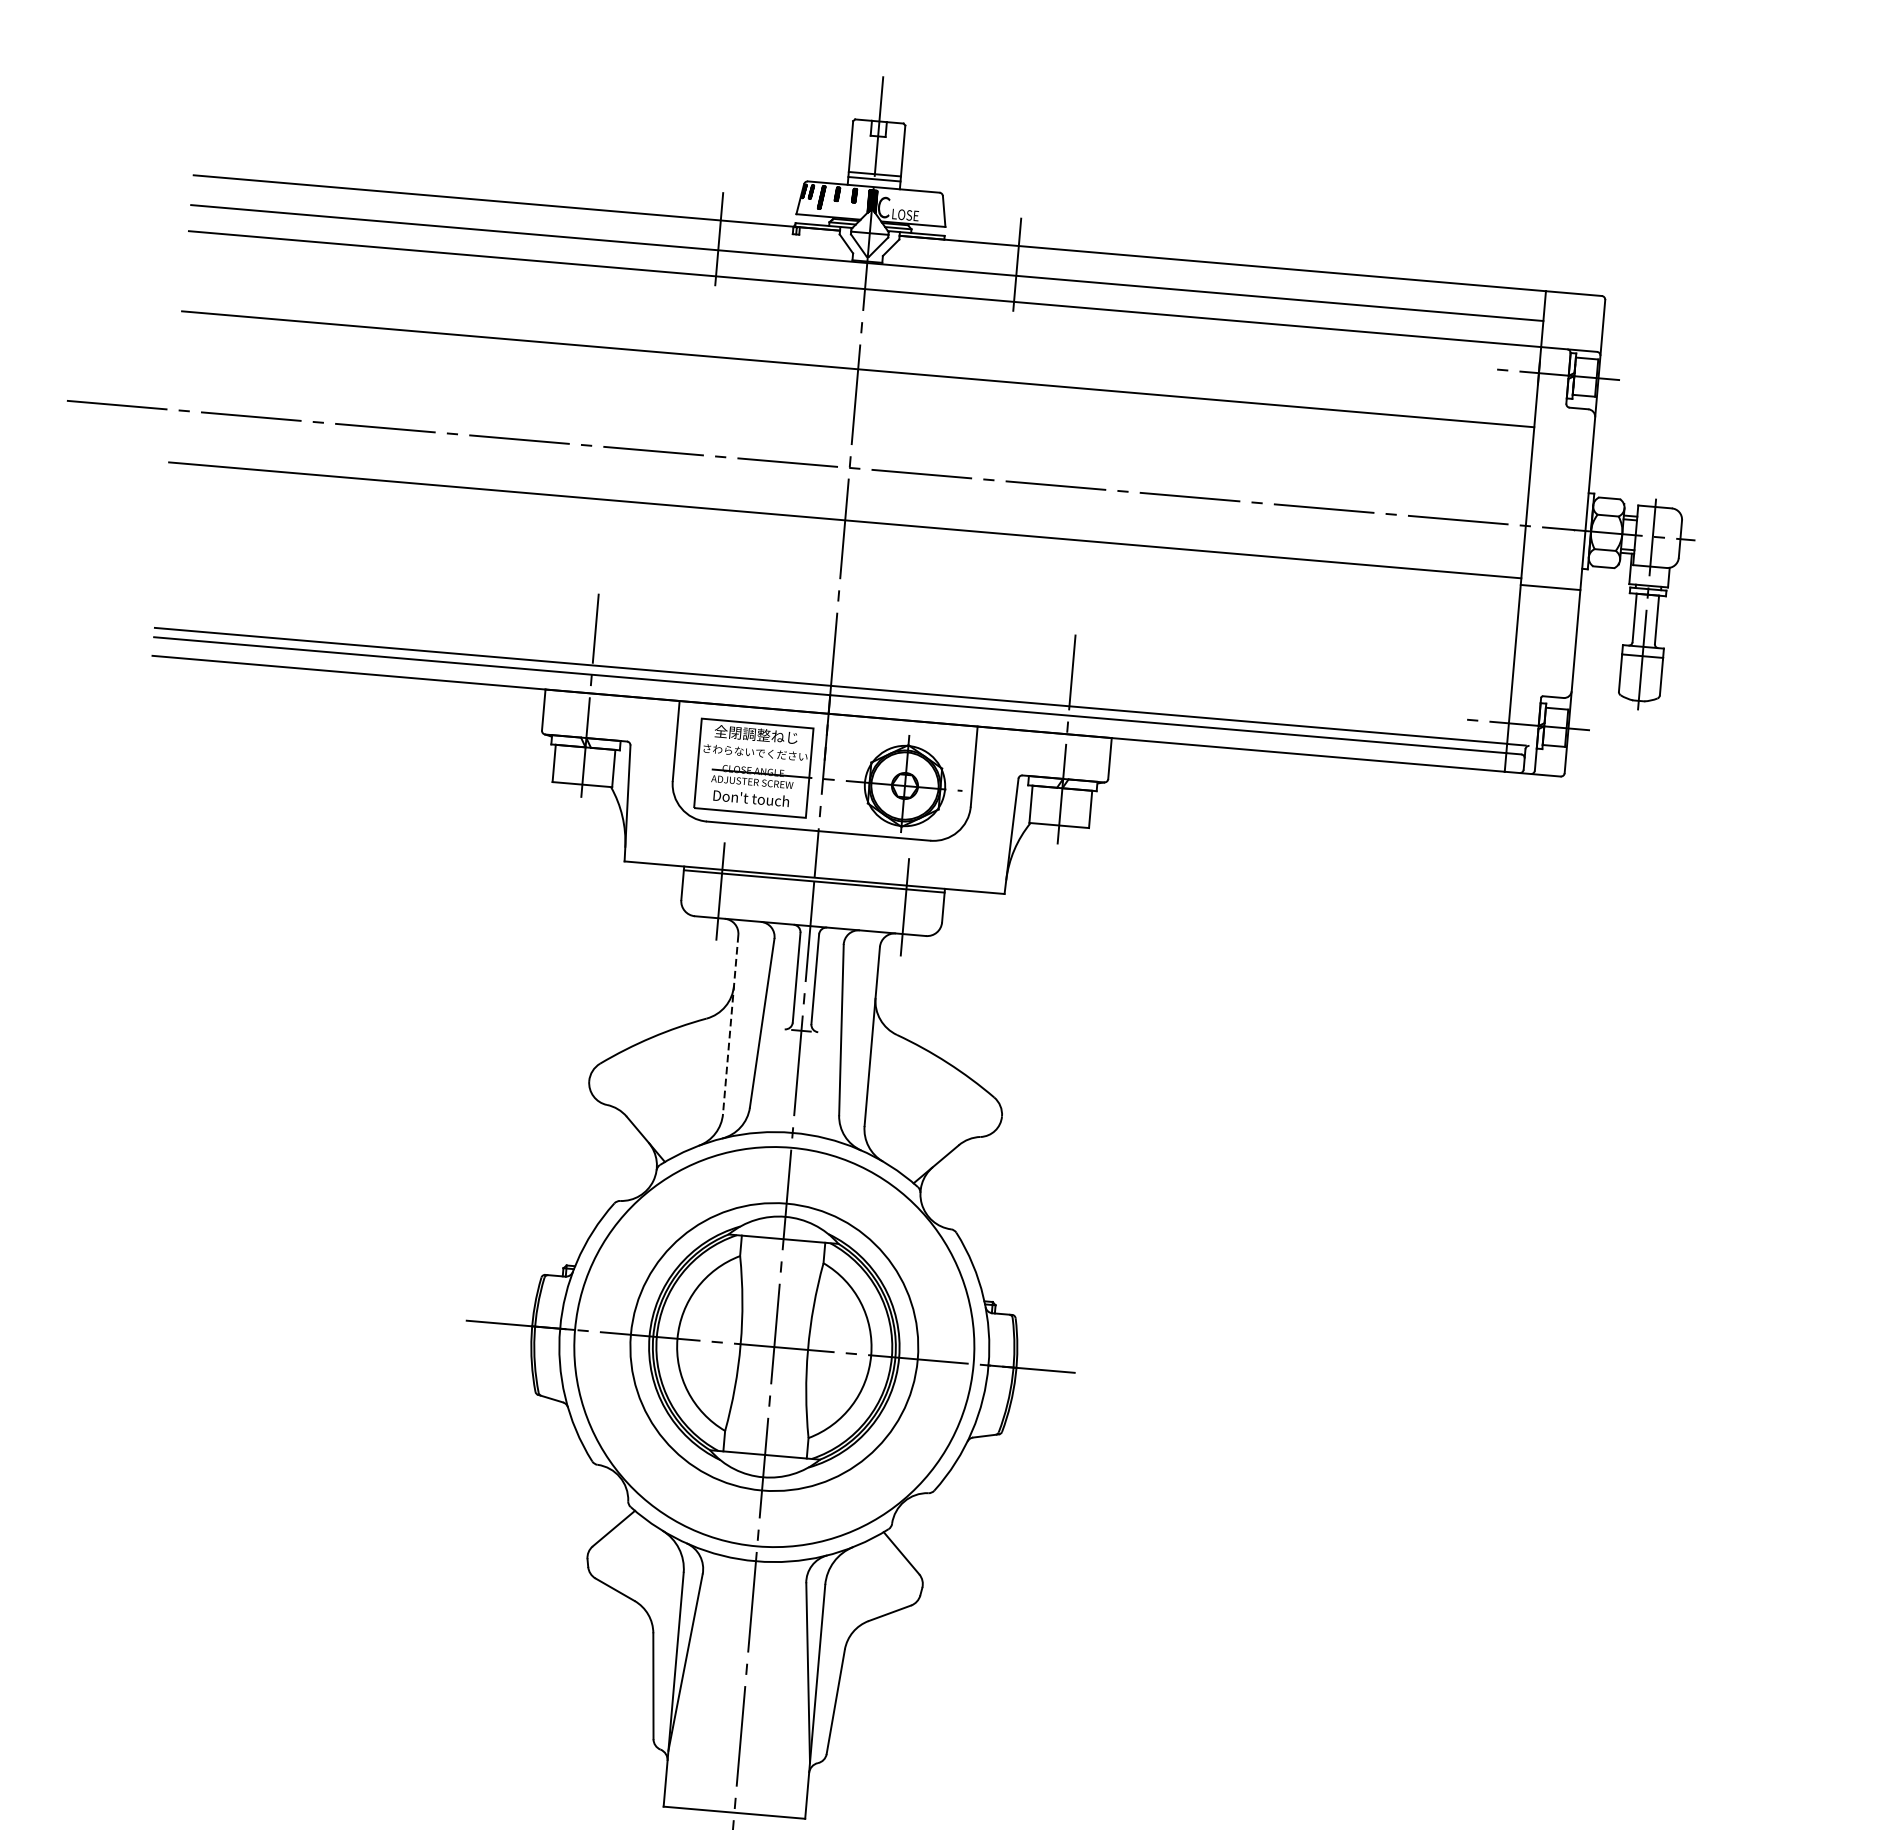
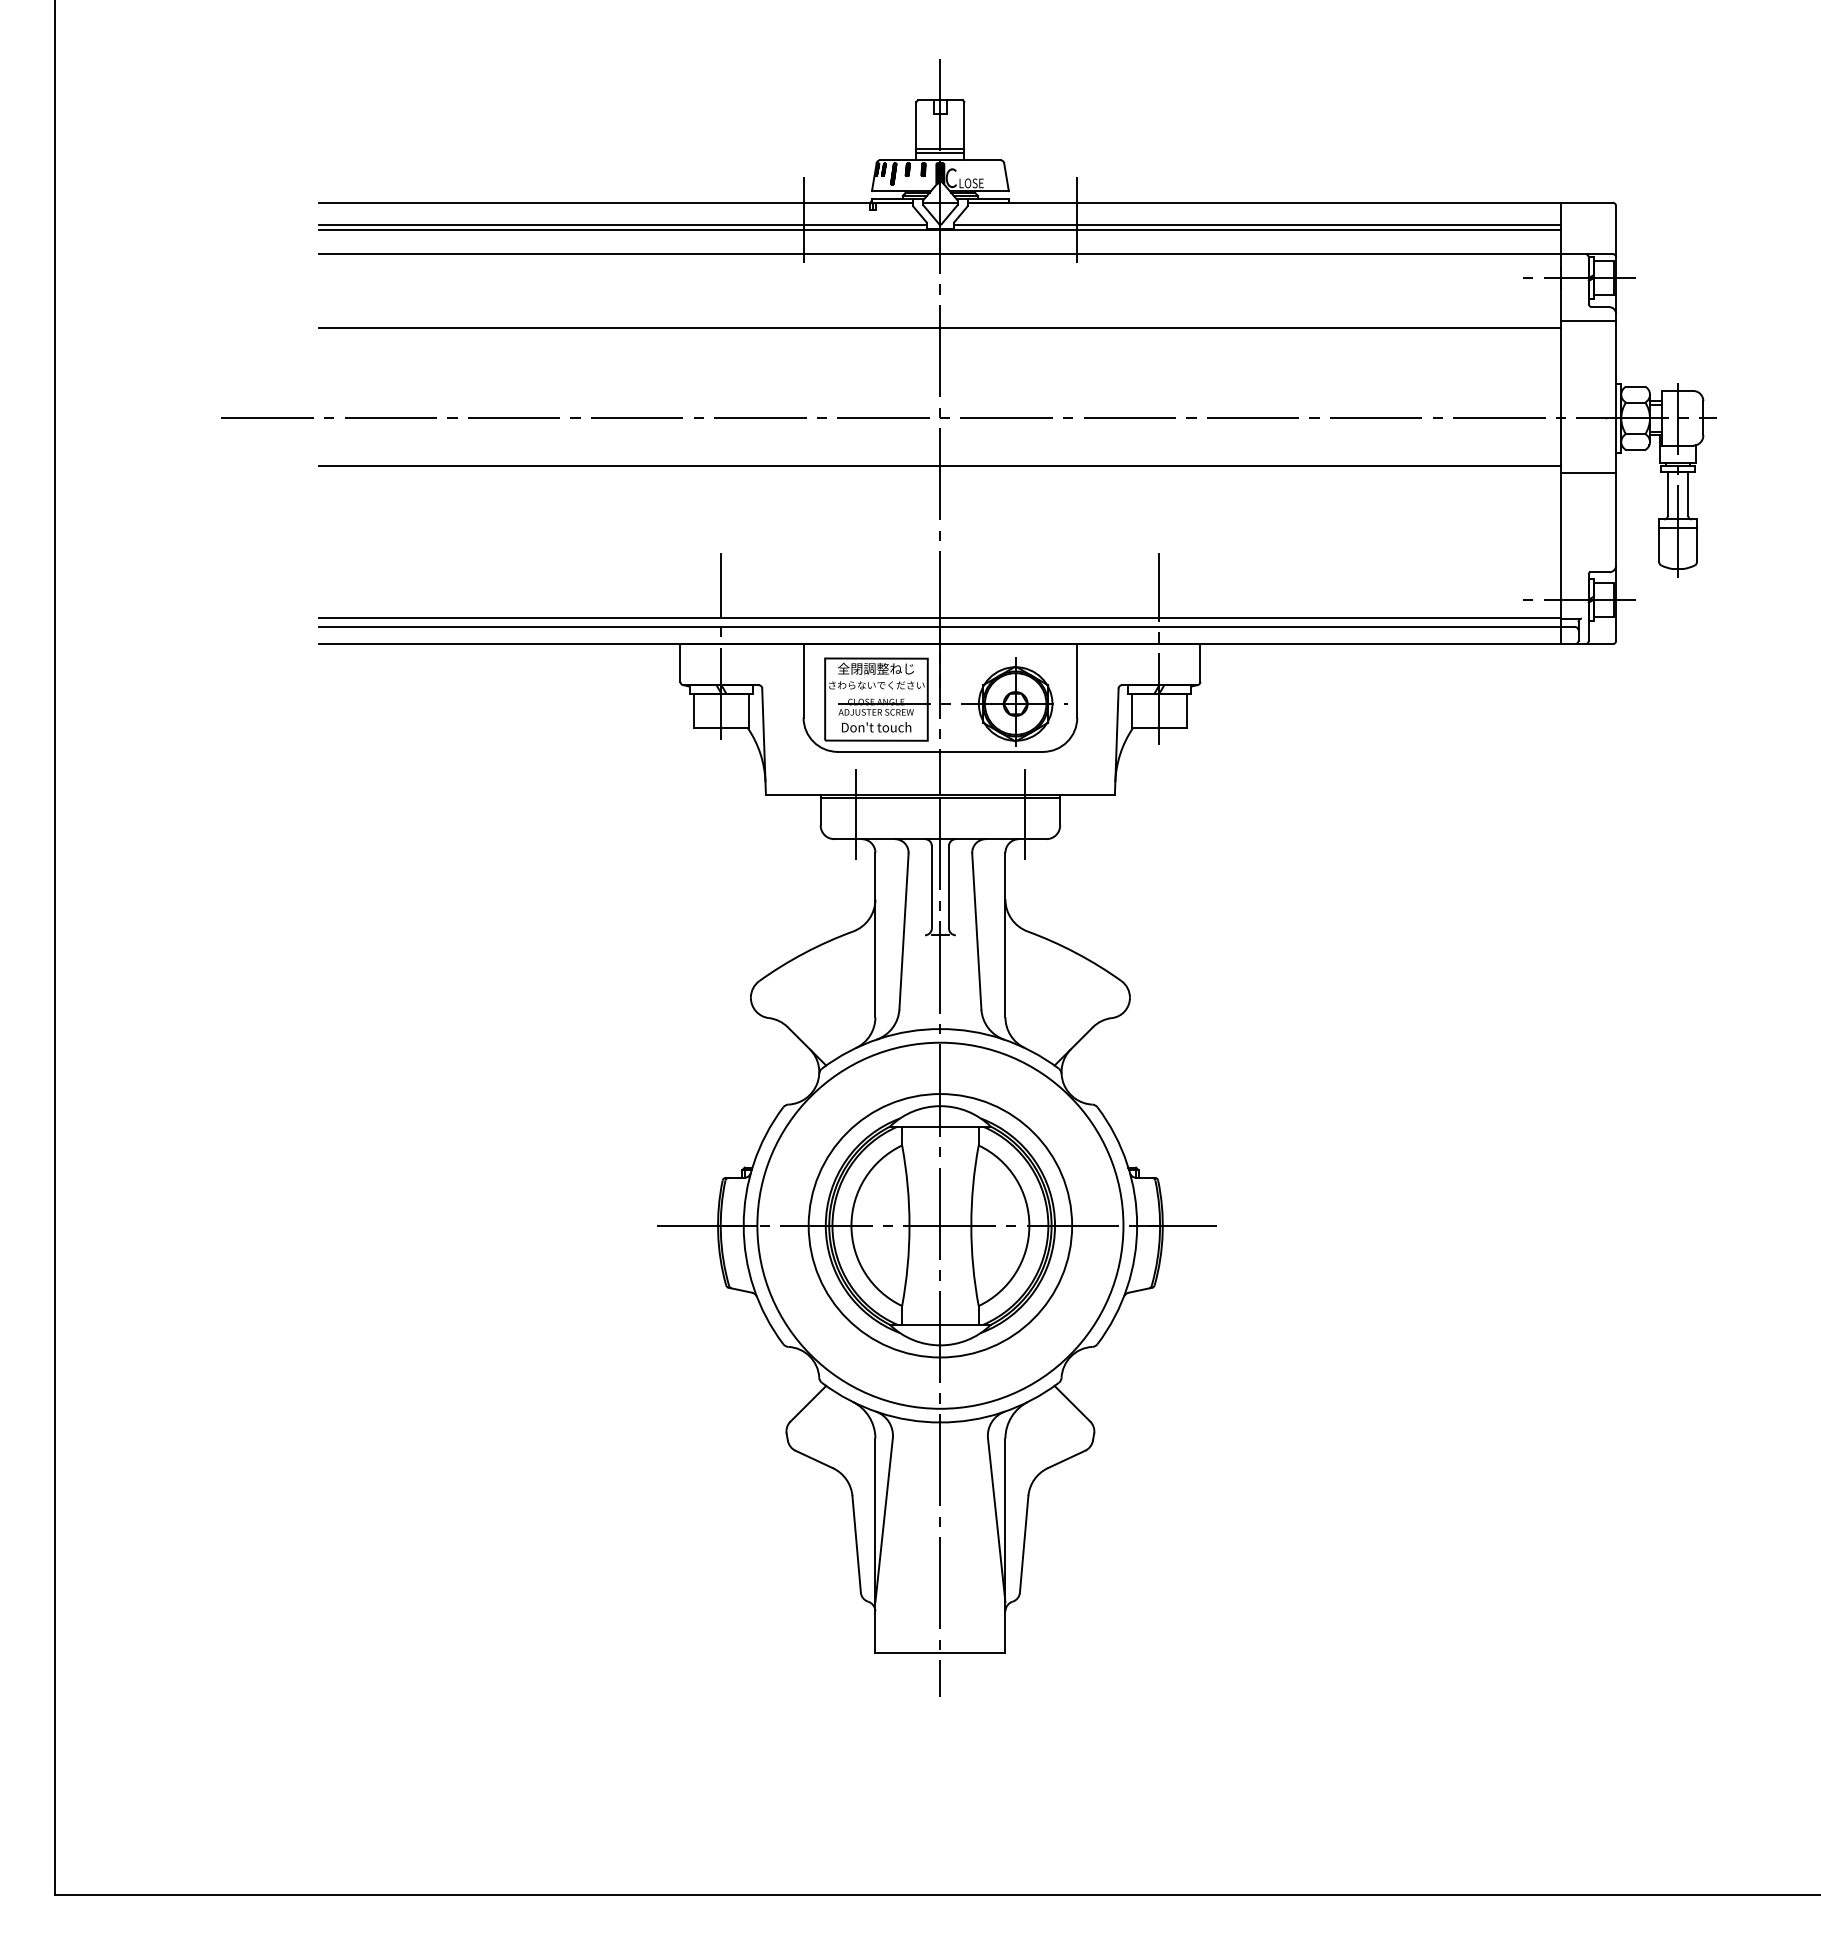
line: (521, 228) -> (622, 225), added
line: (1212, 287) -> (1257, 225), added
line: (1564, 423) -> (1588, 321), added
line: (730, 1024) -> (875, 935), dashed -> solid

